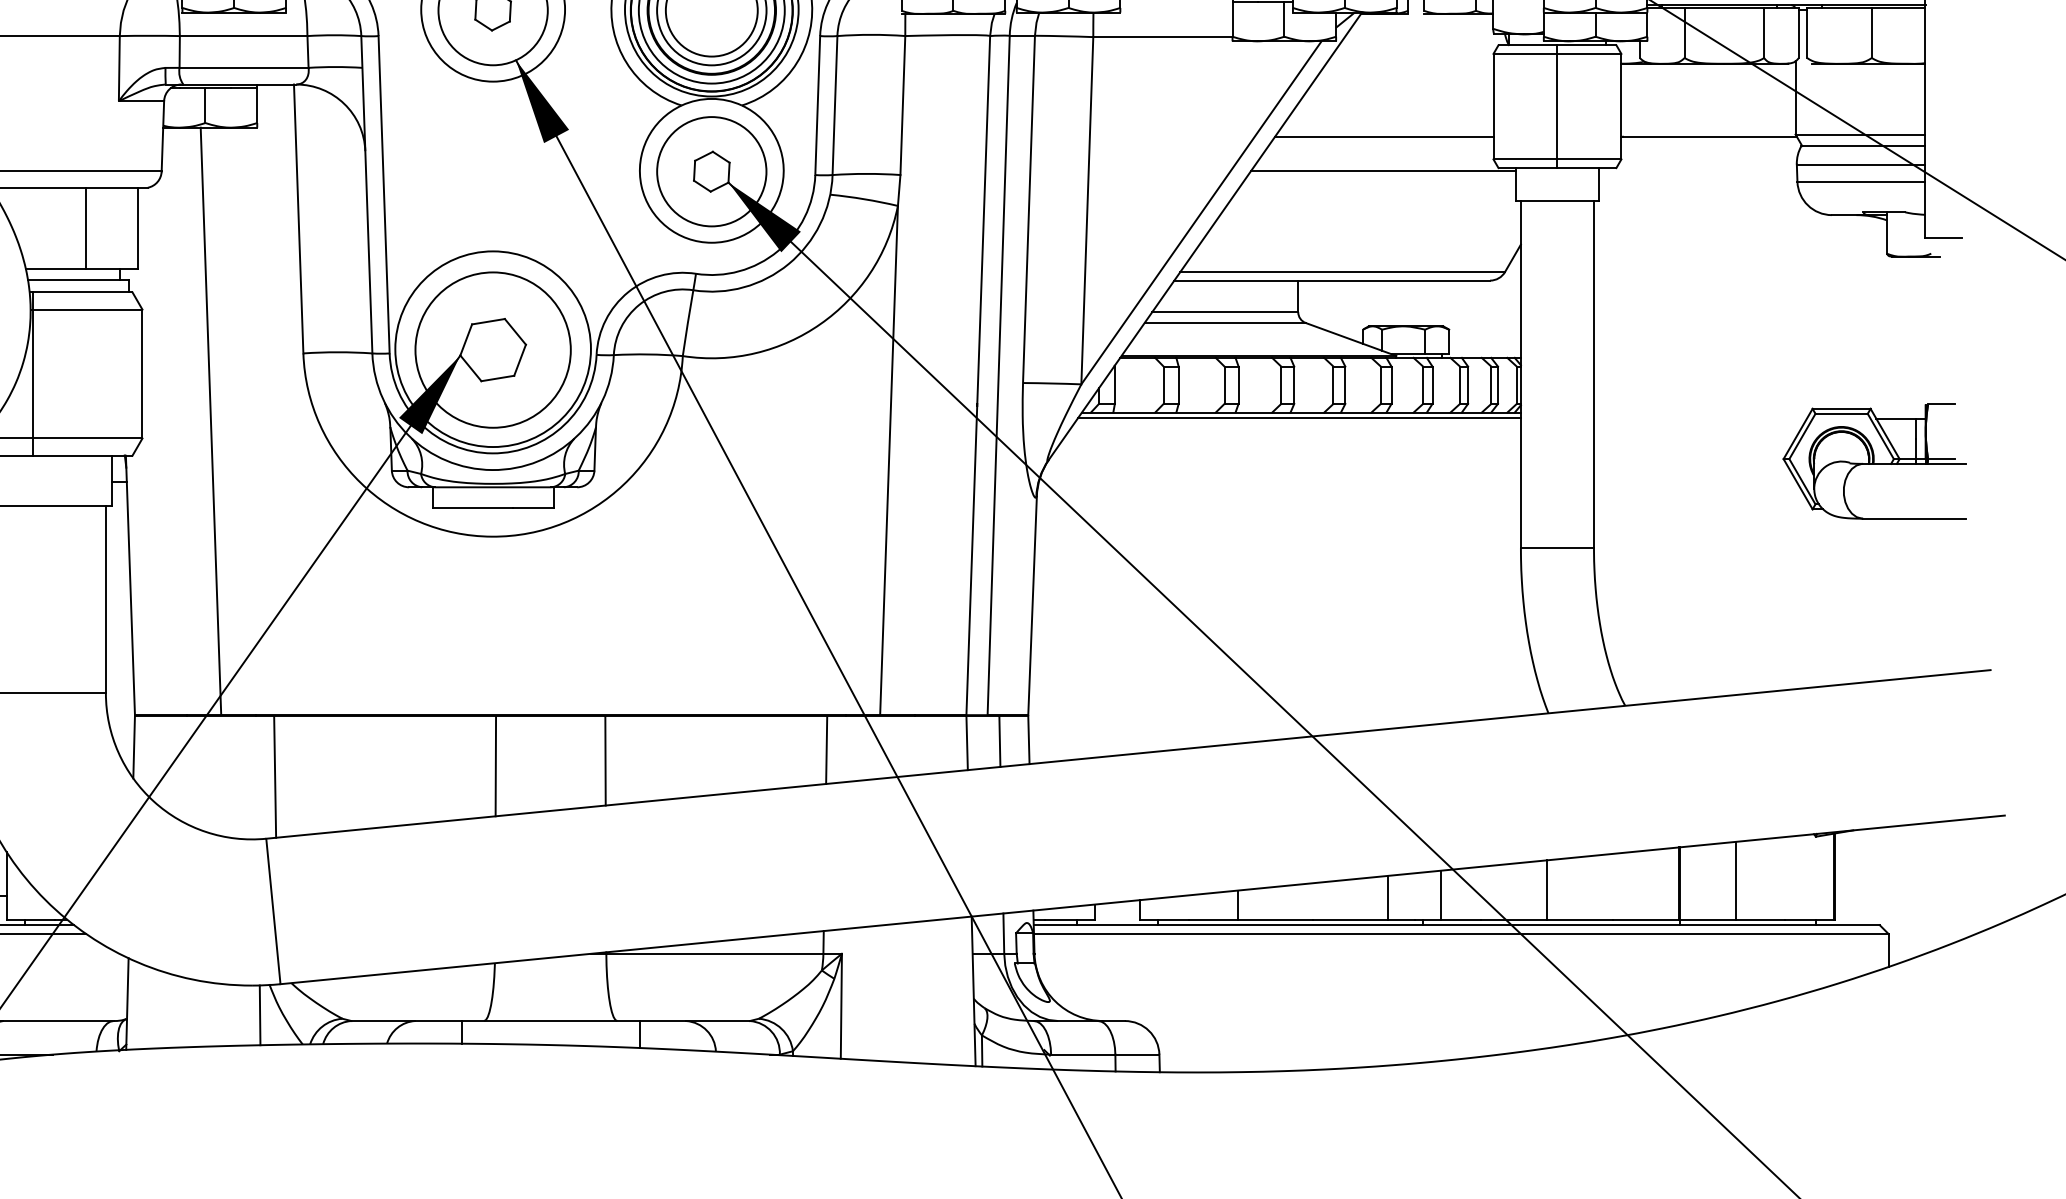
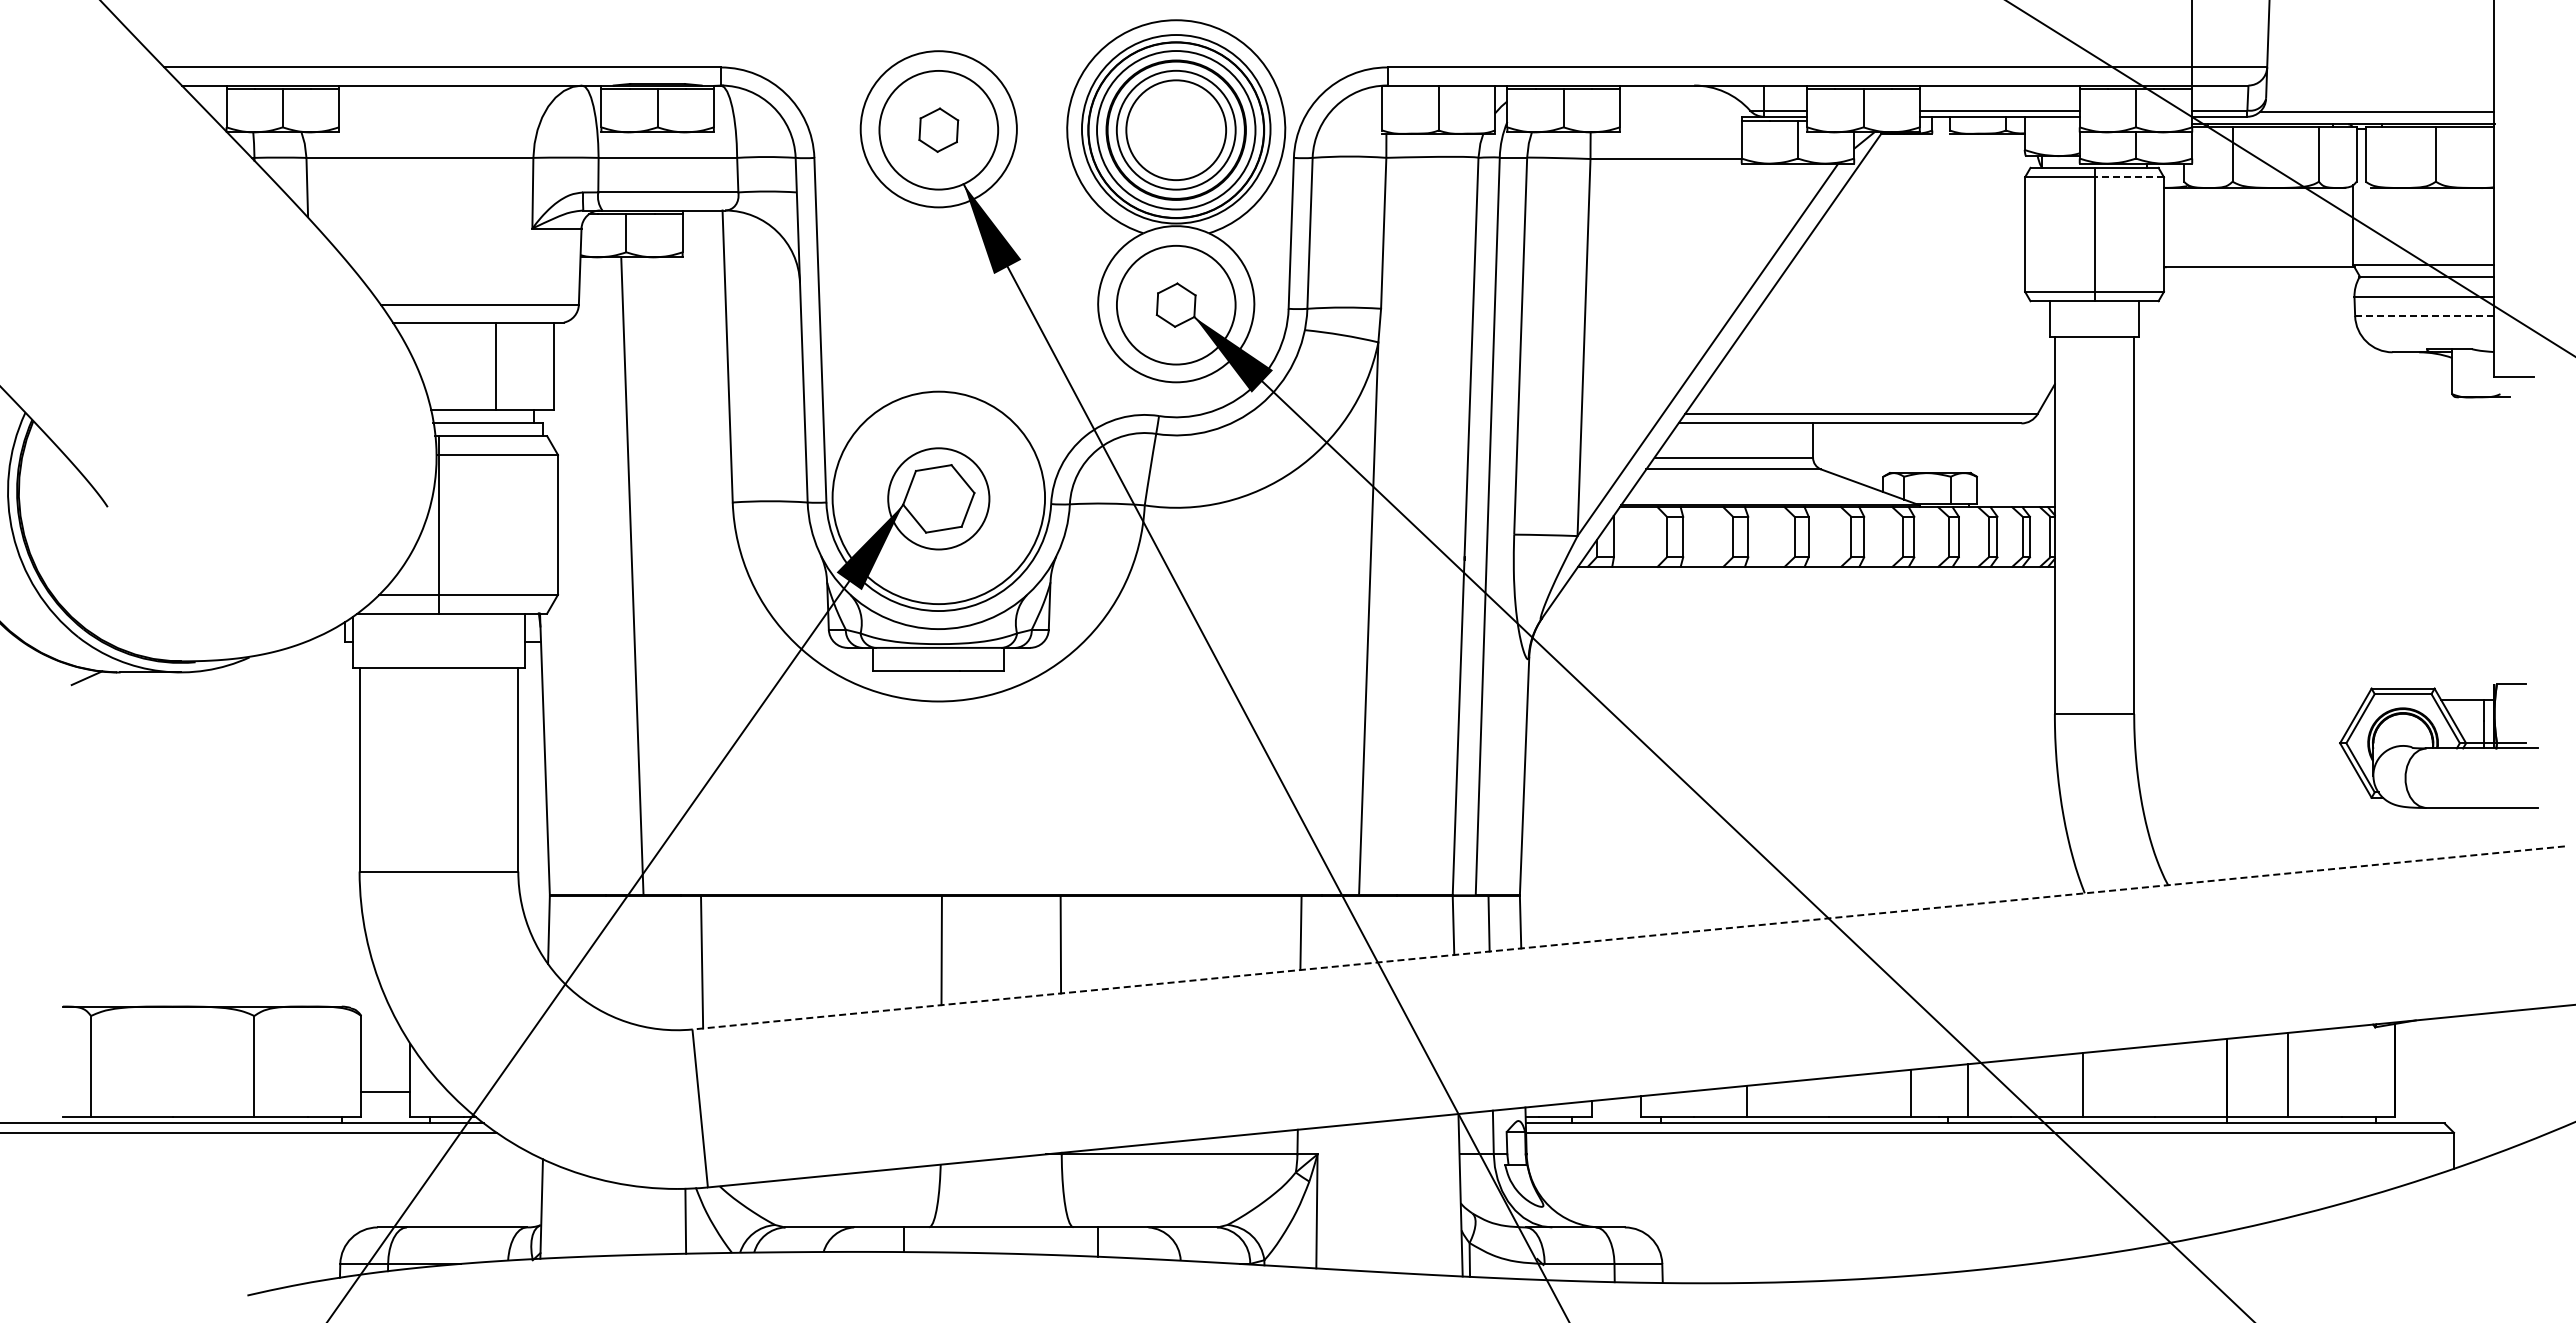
line: (1589, 54) -> (2129, 177), solid -> dashed
line: (1384, 137) -> (1906, 267), removed
line: (1383, 171) -> (1905, 304), removed
line: (1862, 182) -> (2425, 316), solid -> dashed
circle: (492, 349) -> (938, 498), size x0.6
line: (1298, 417) -> (1813, 572), removed
part: (1874, 461) -> (2438, 745), moved
line: (1128, 754) -> (1628, 937), solid -> dashed

